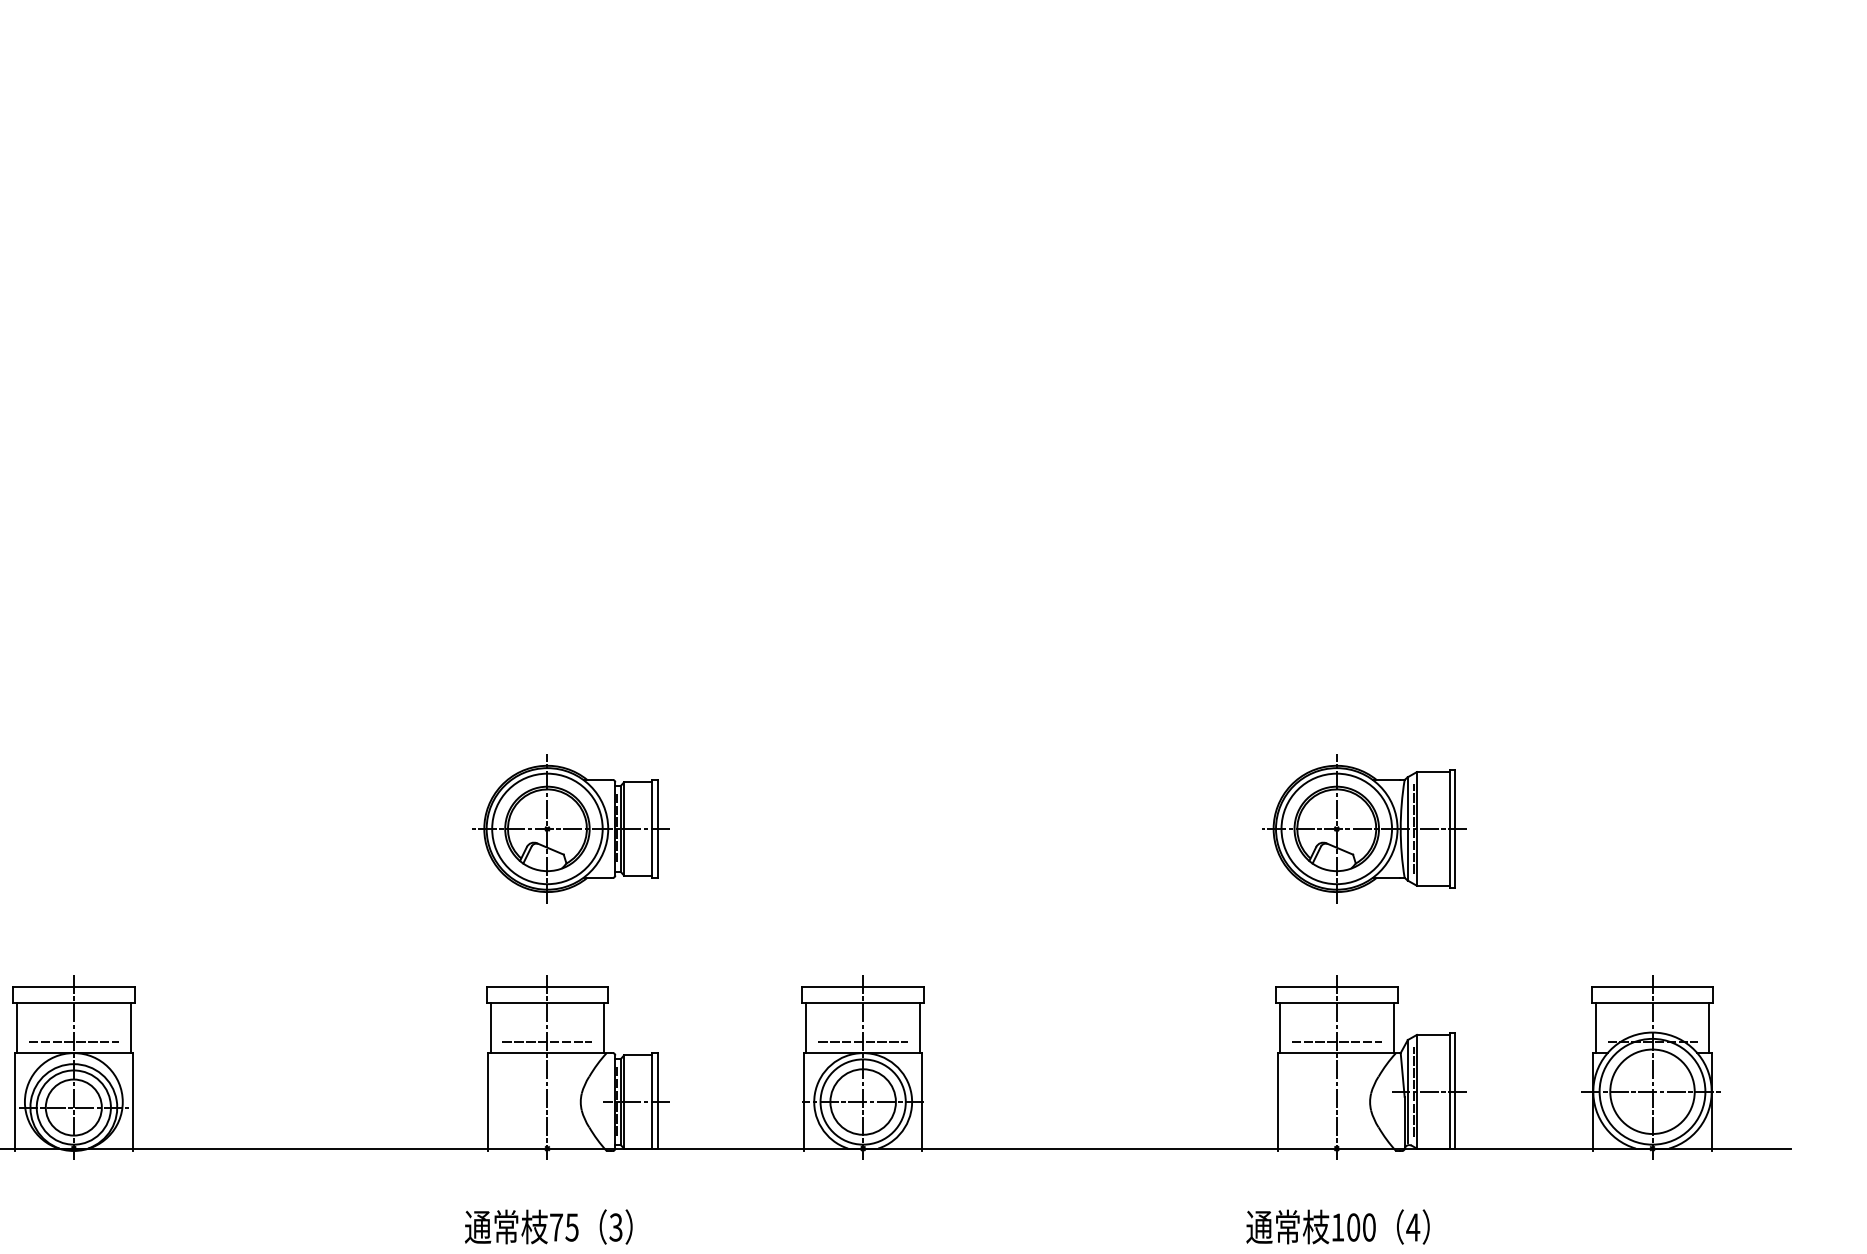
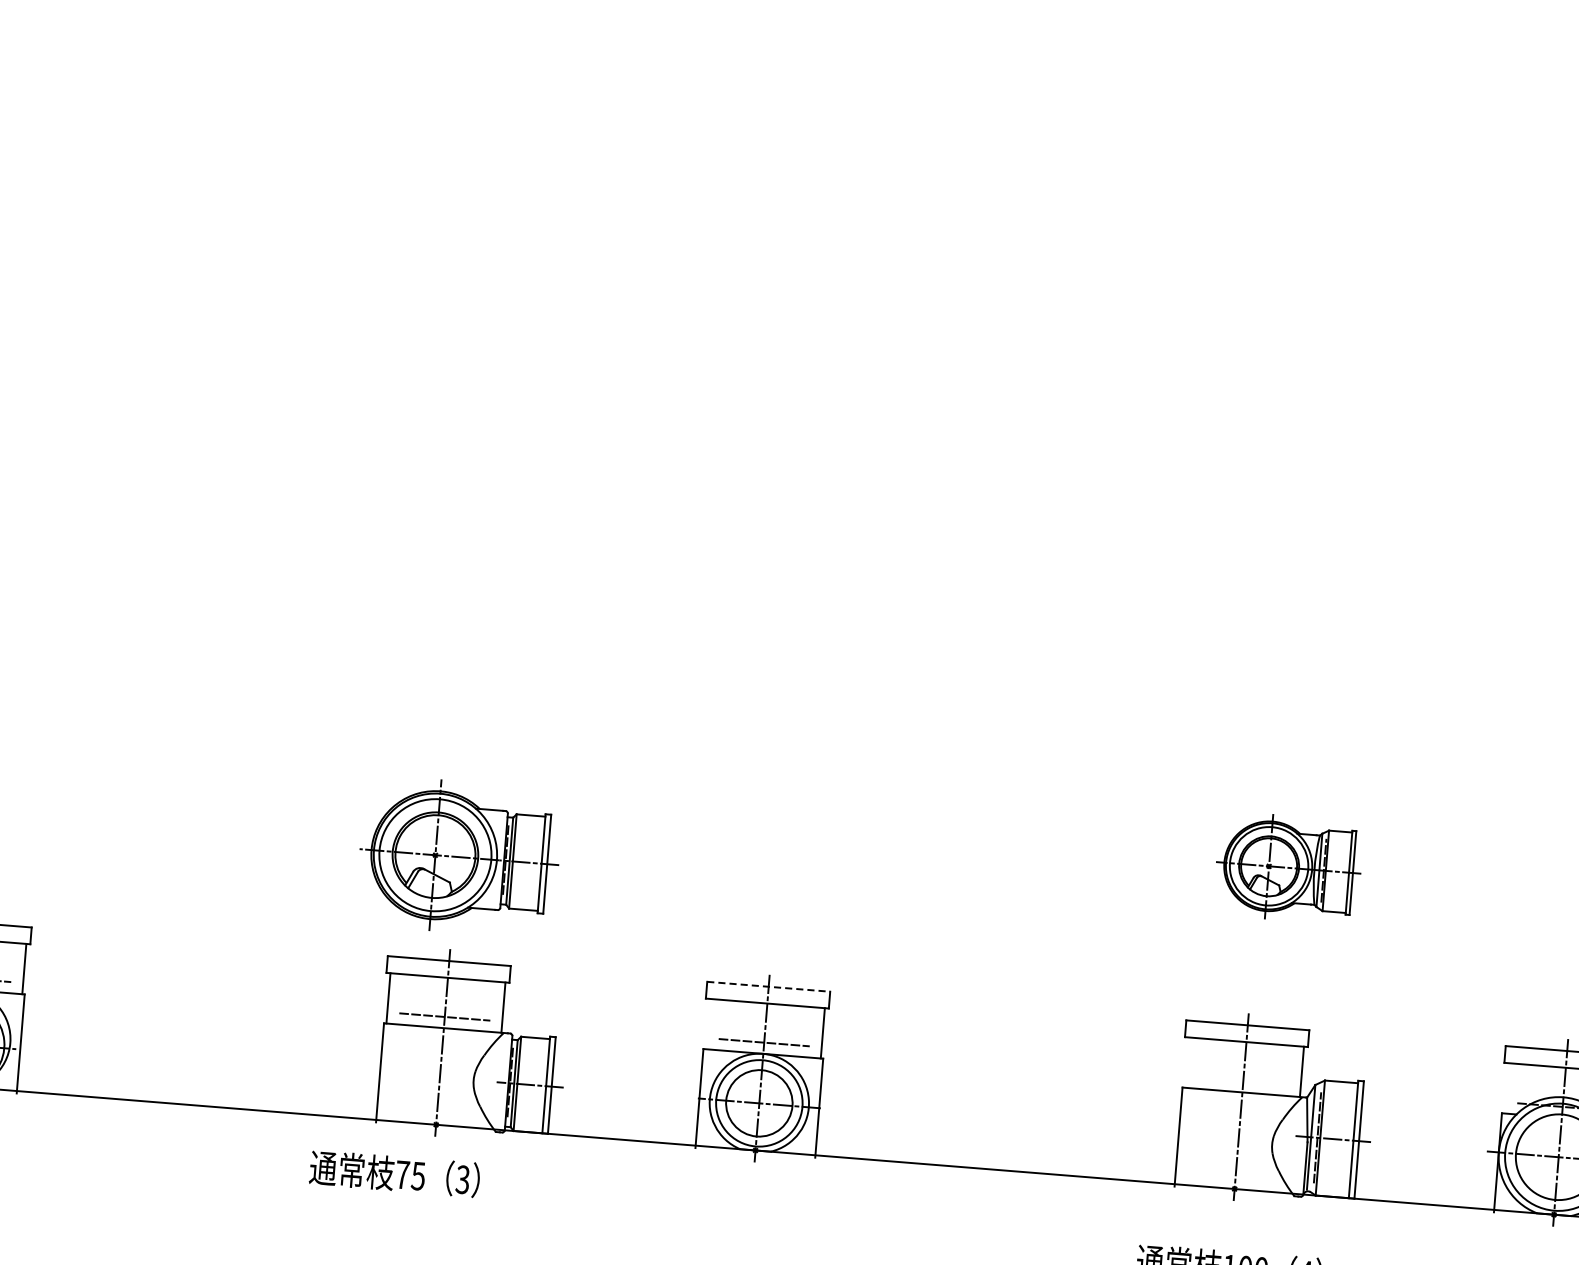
part: (570, 828) -> (458, 856), moved
part: (1364, 828) -> (1288, 867), size x0.7
line: (863, 986) -> (769, 986), solid -> dashed
line: (806, 1028) -> (707, 1024), removed
line: (1279, 1028) -> (1186, 1062), removed
line: (1595, 1028) -> (1506, 1088), removed
line: (1336, 1042) -> (1243, 1081), removed
text: (548, 1226) -> (394, 1173), moved

